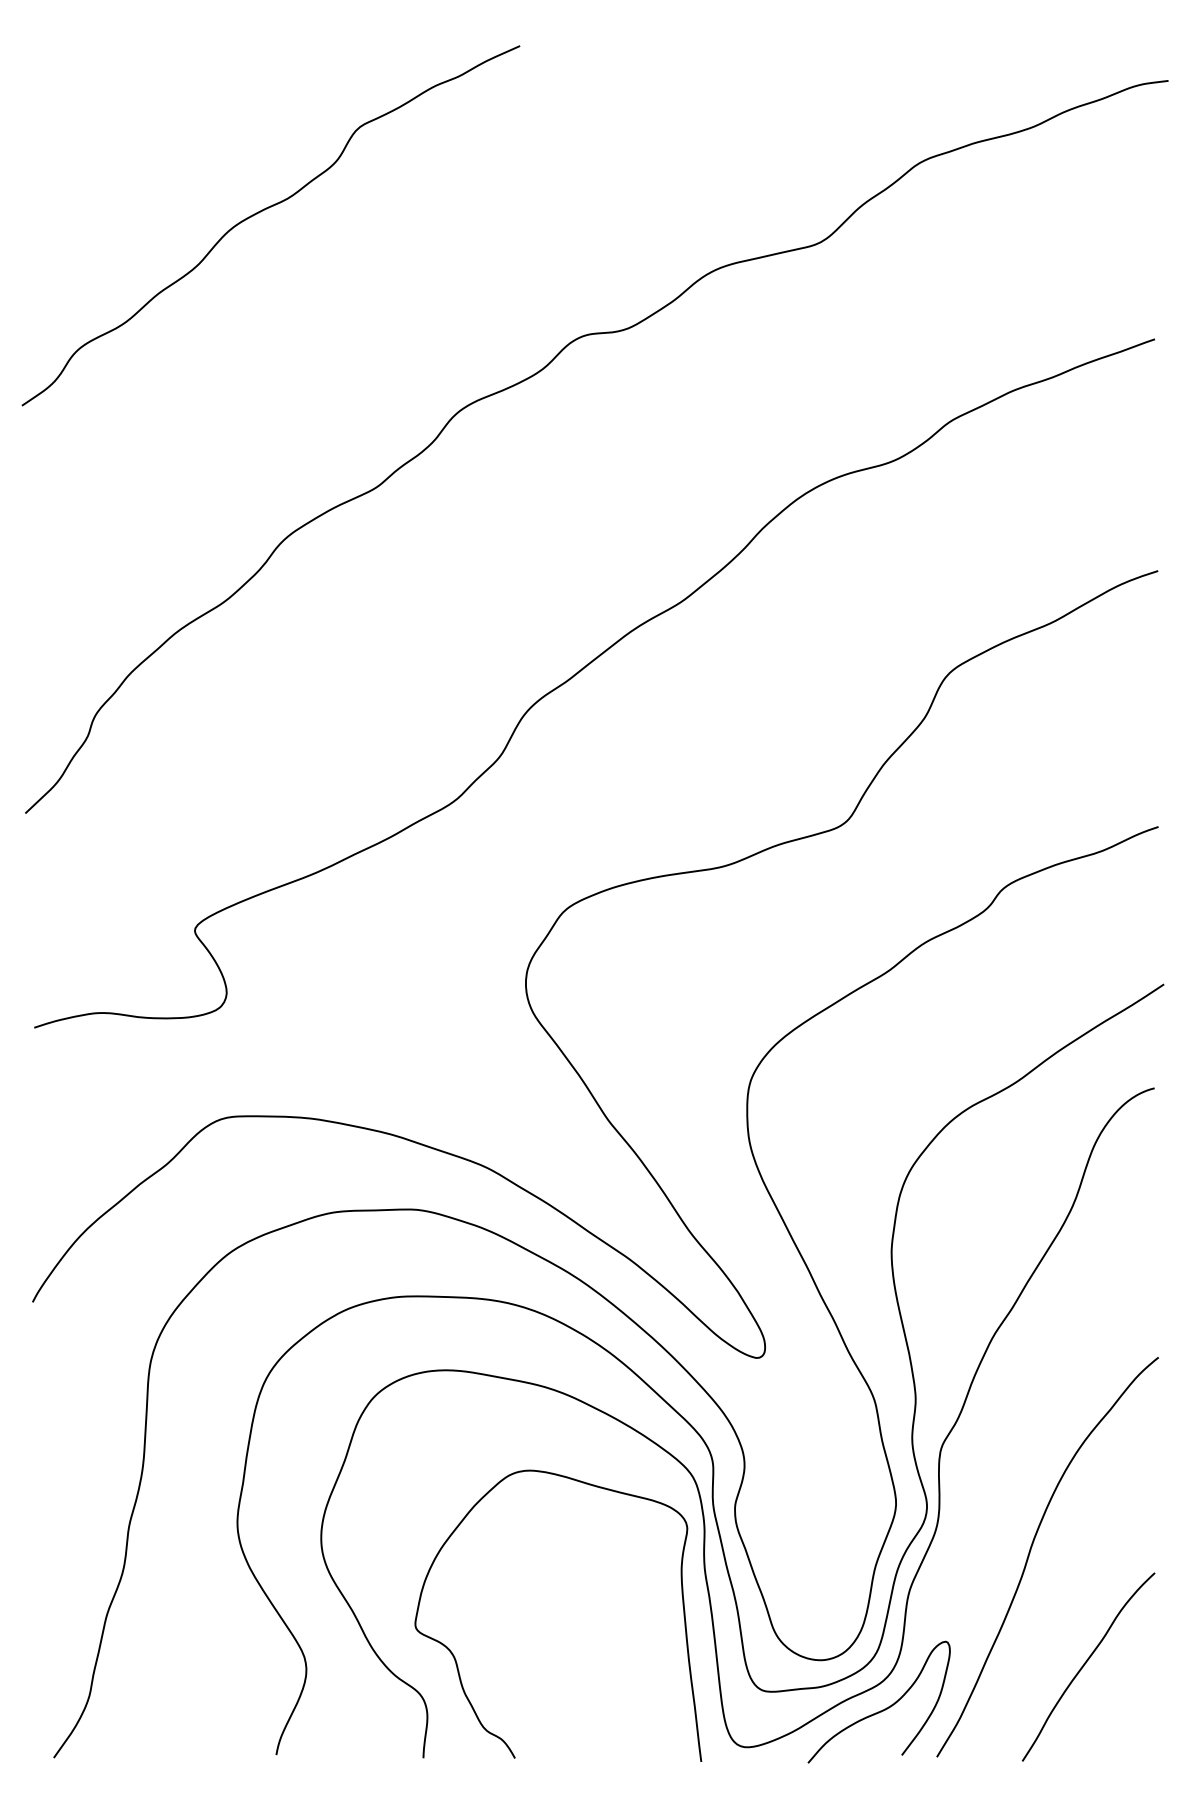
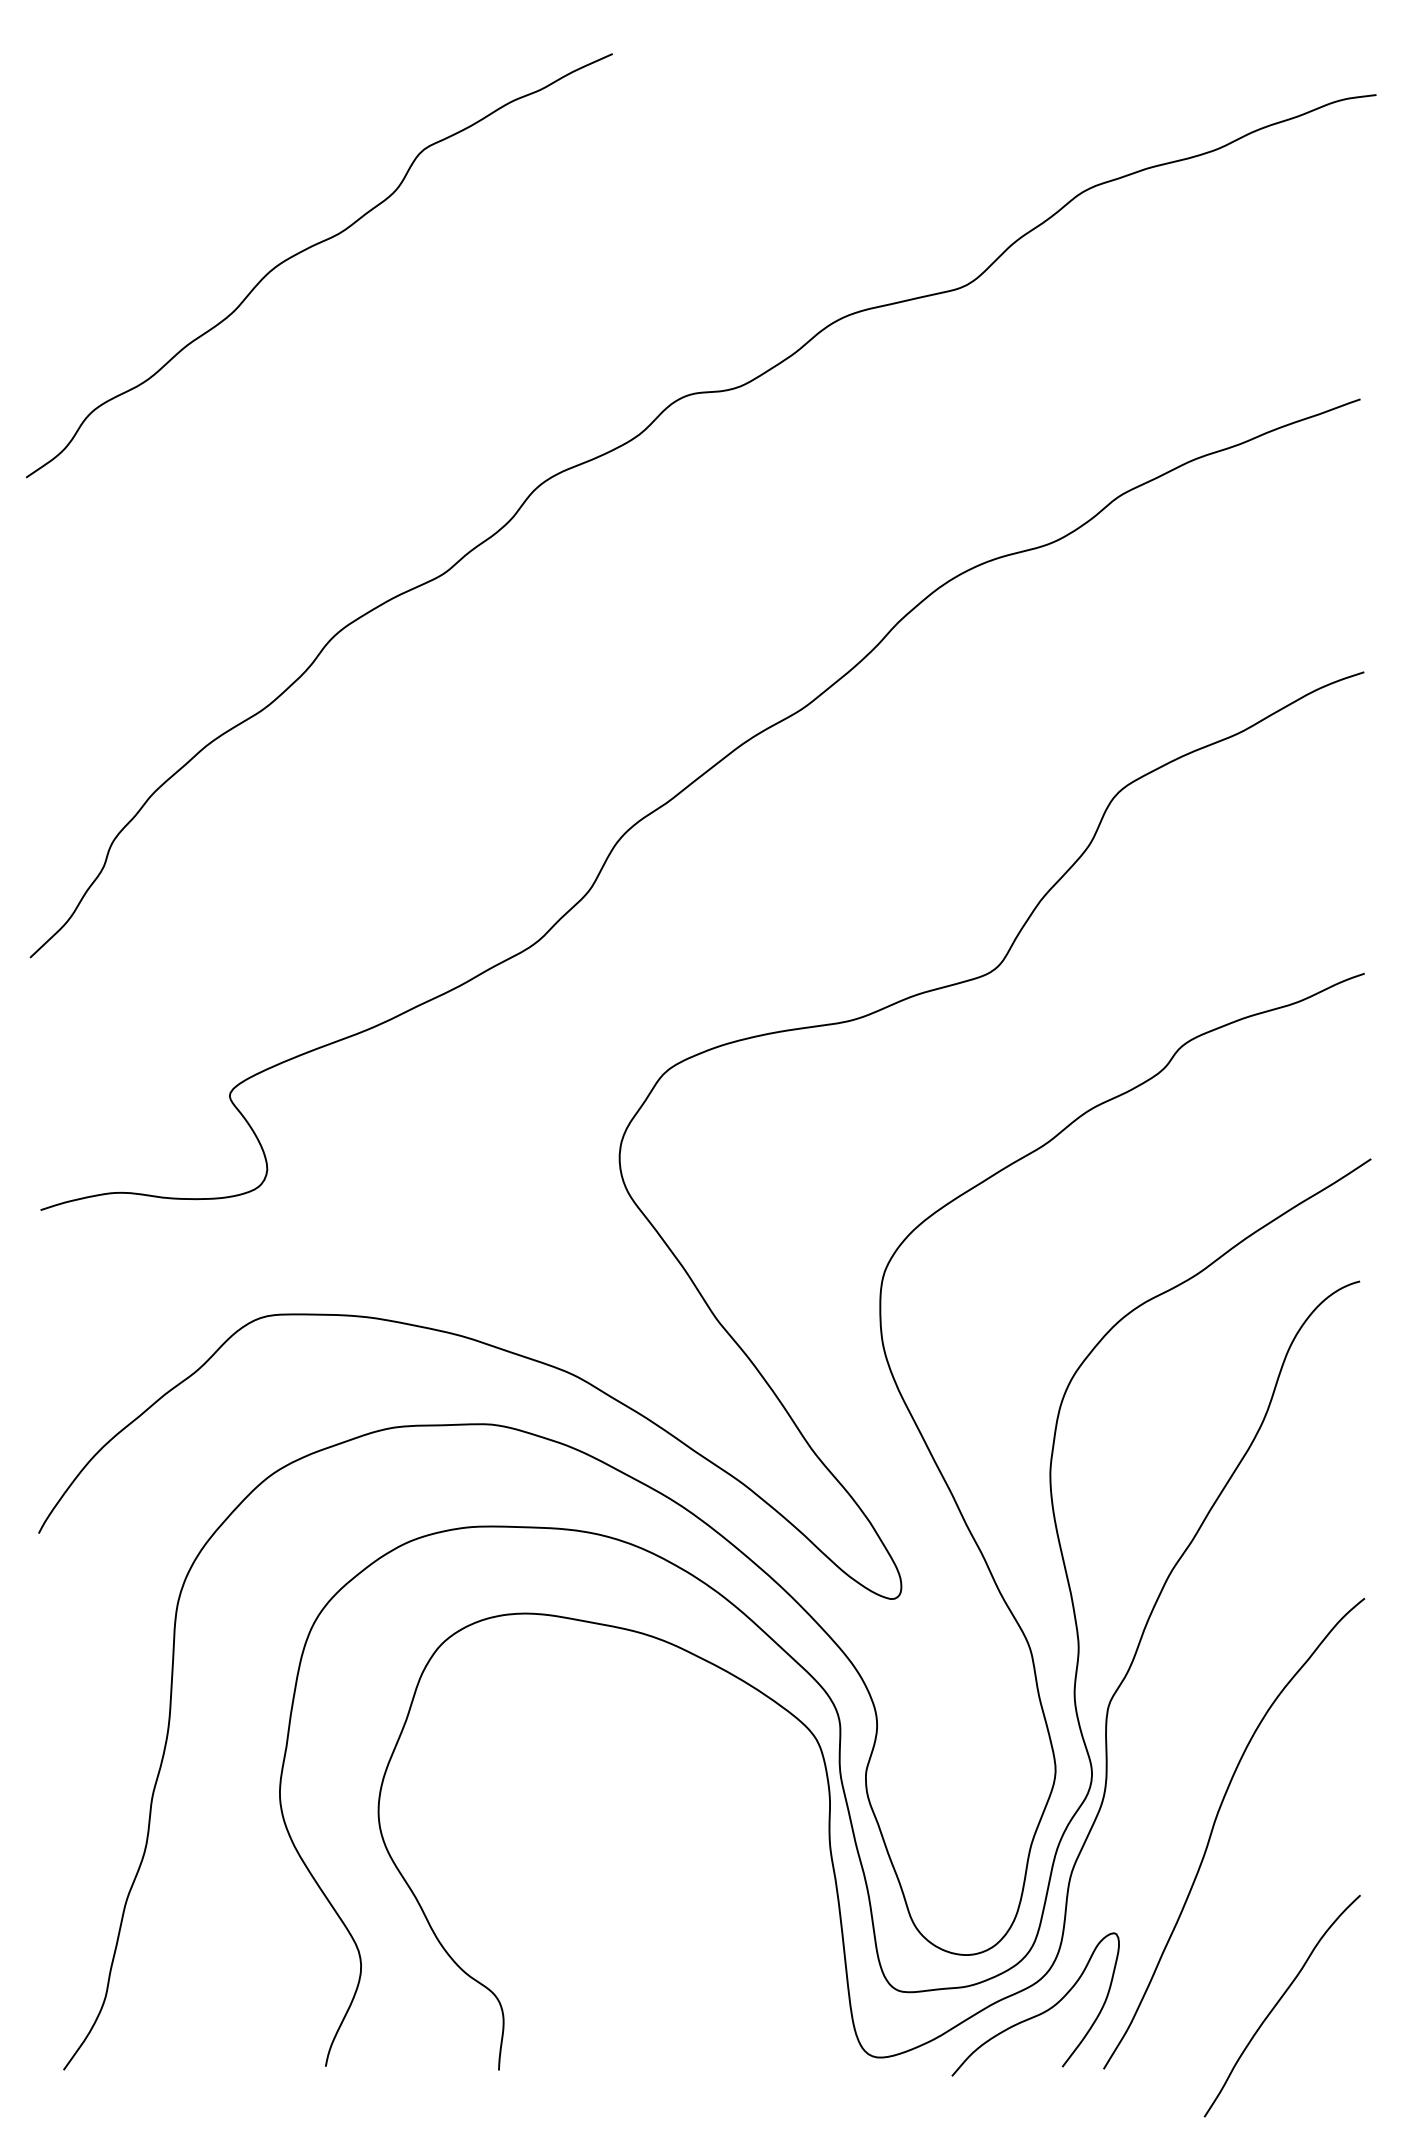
curve: (455, 1657) -> (536, 1951), removed
curve: (1085, 1664) -> (1278, 2003), moved

